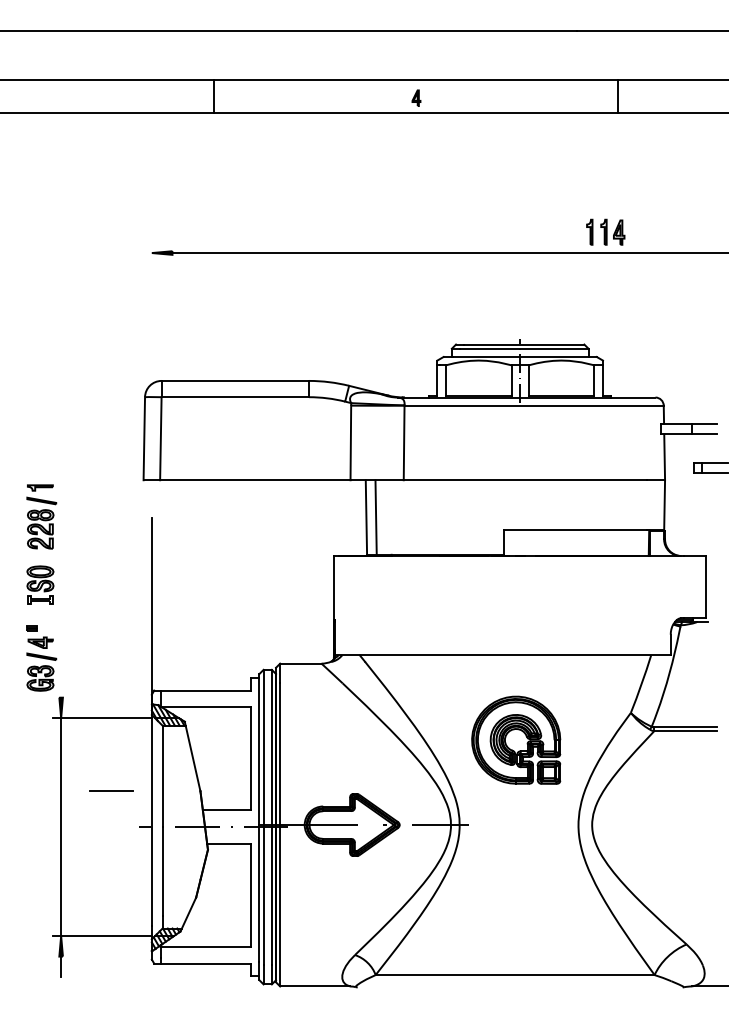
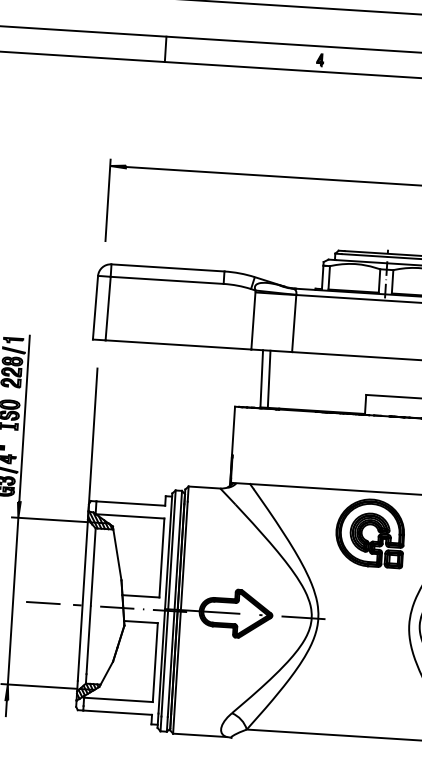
line: (151, 297) -> (107, 200), added
line: (61, 588) -> (24, 418), added
part: (516, 739) -> (370, 532), moved
line: (111, 790) -> (43, 602), moved

